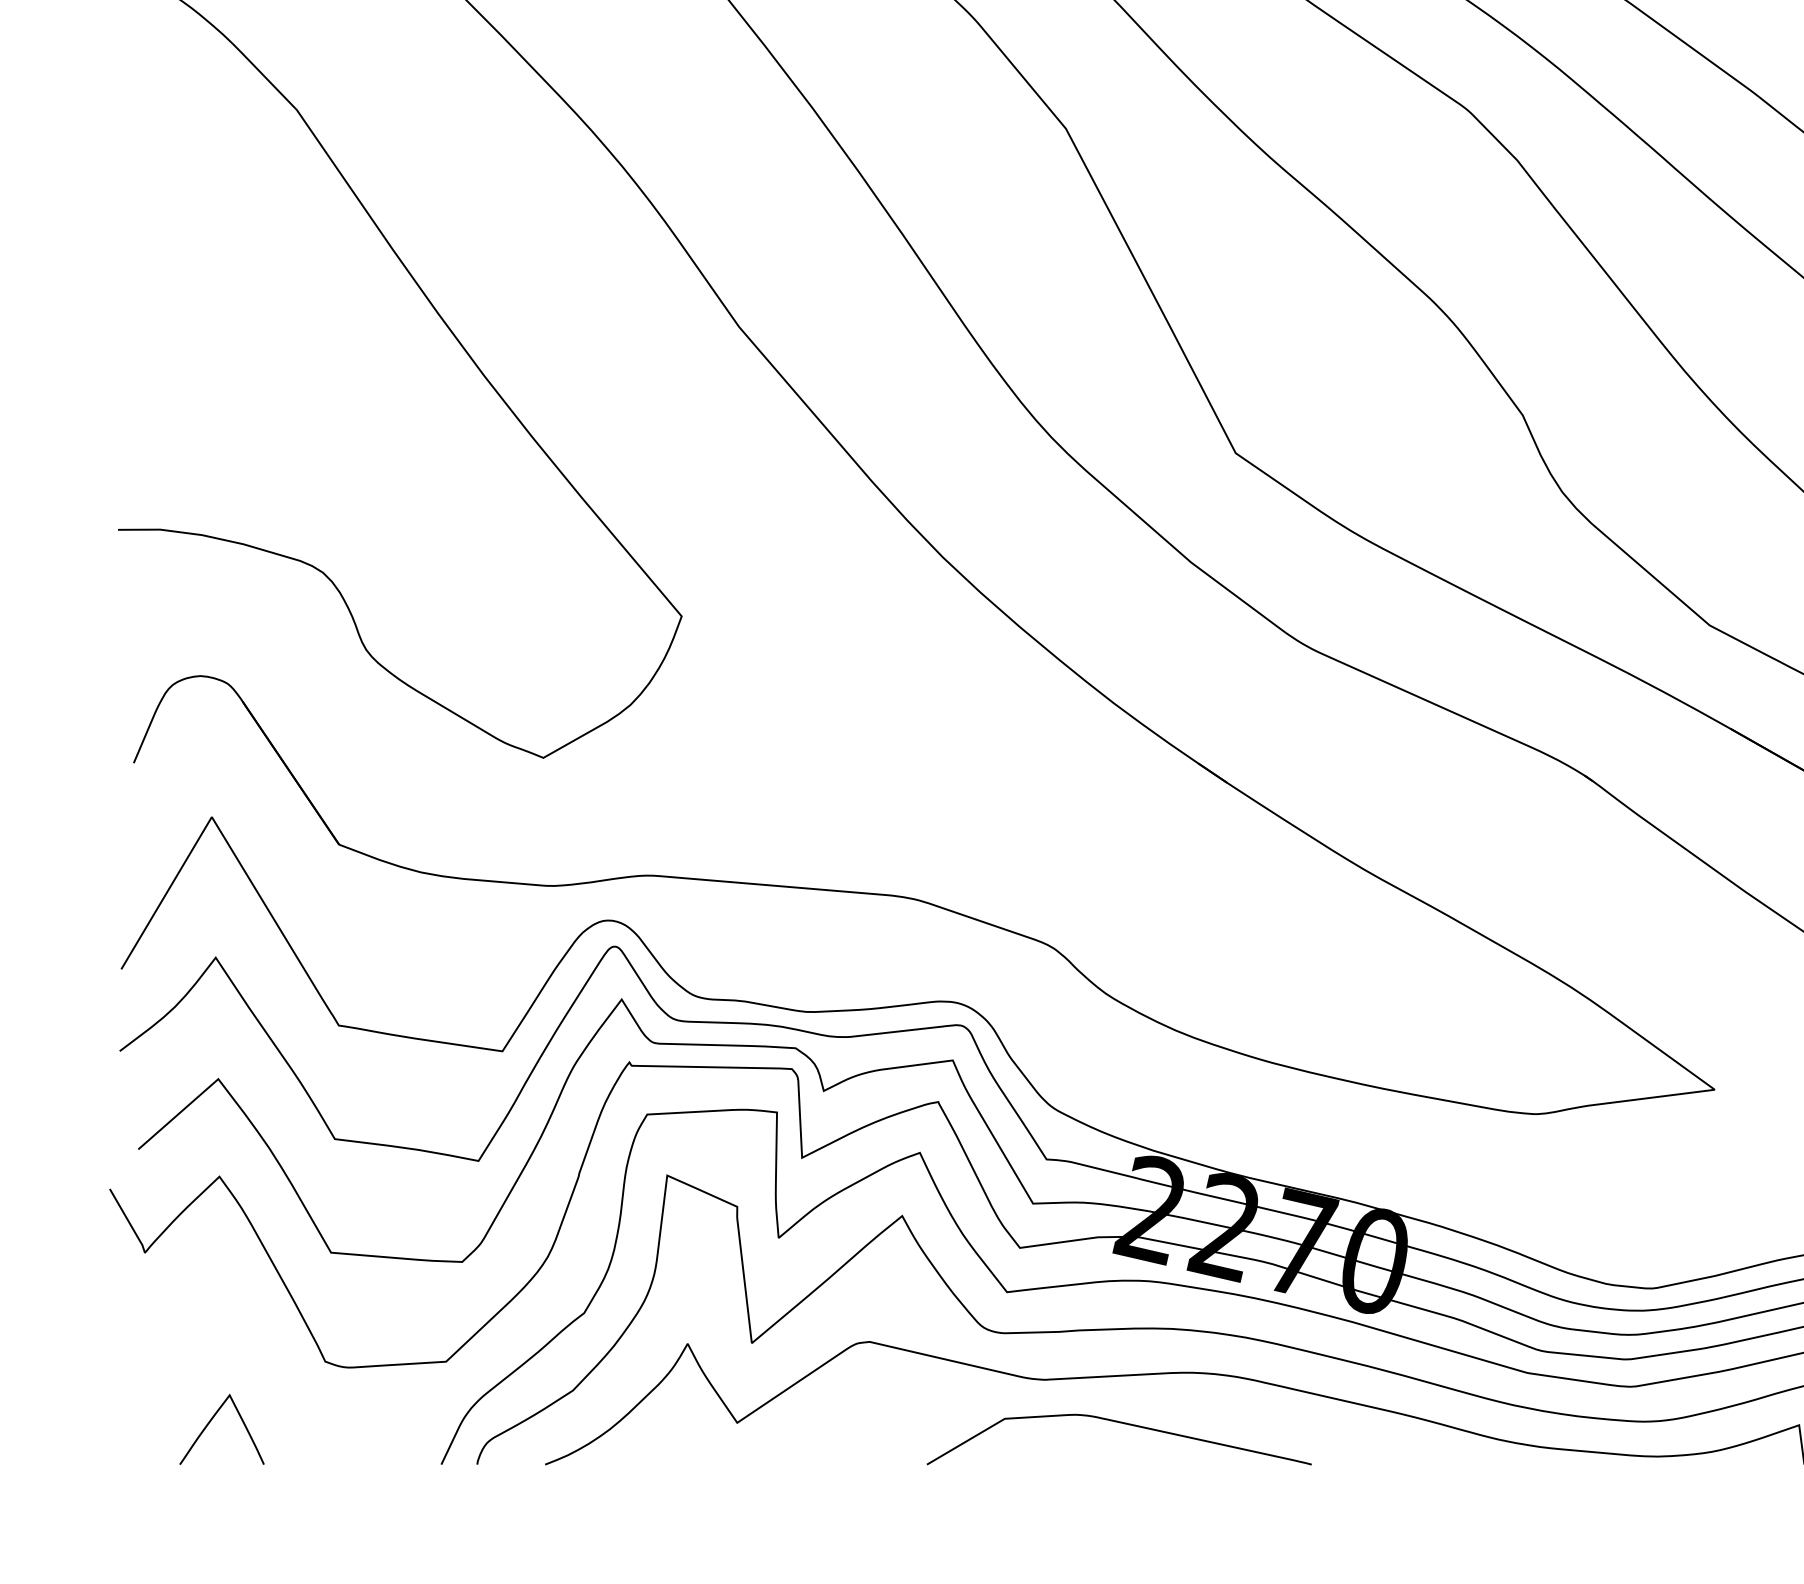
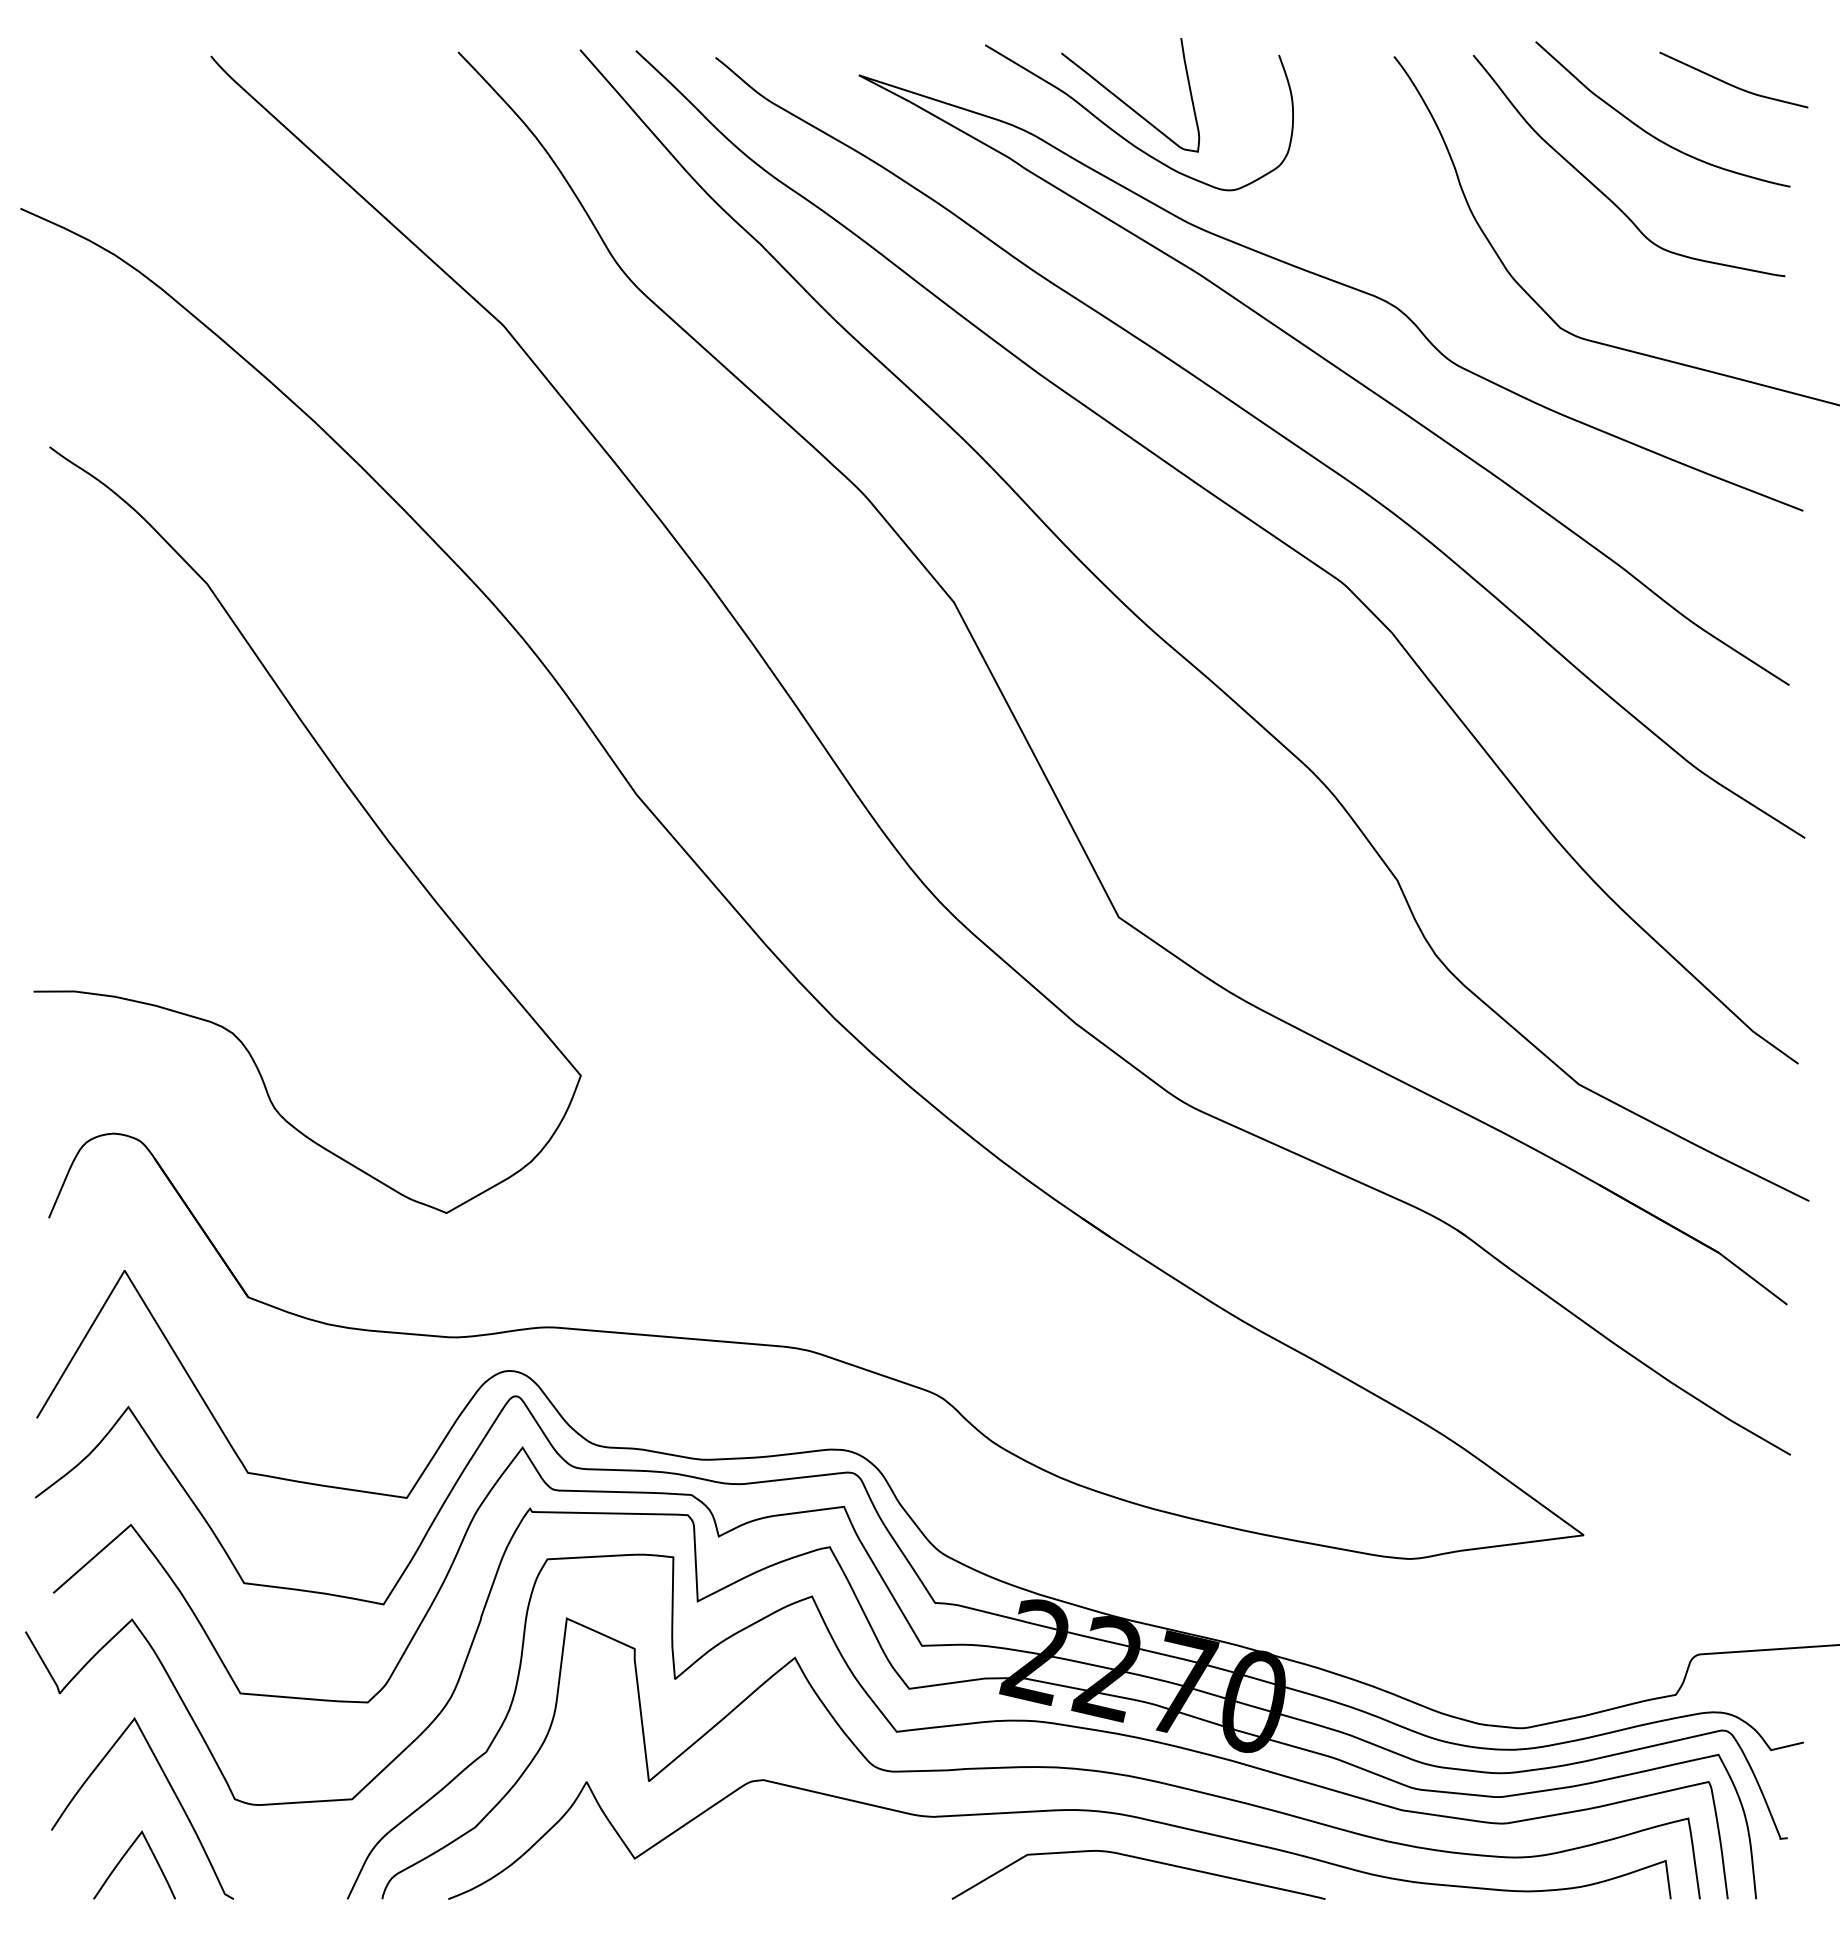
curve: (261, 1353) -> (172, 1791), added
curve: (1120, 1423) -> (1139, 1859), moved

